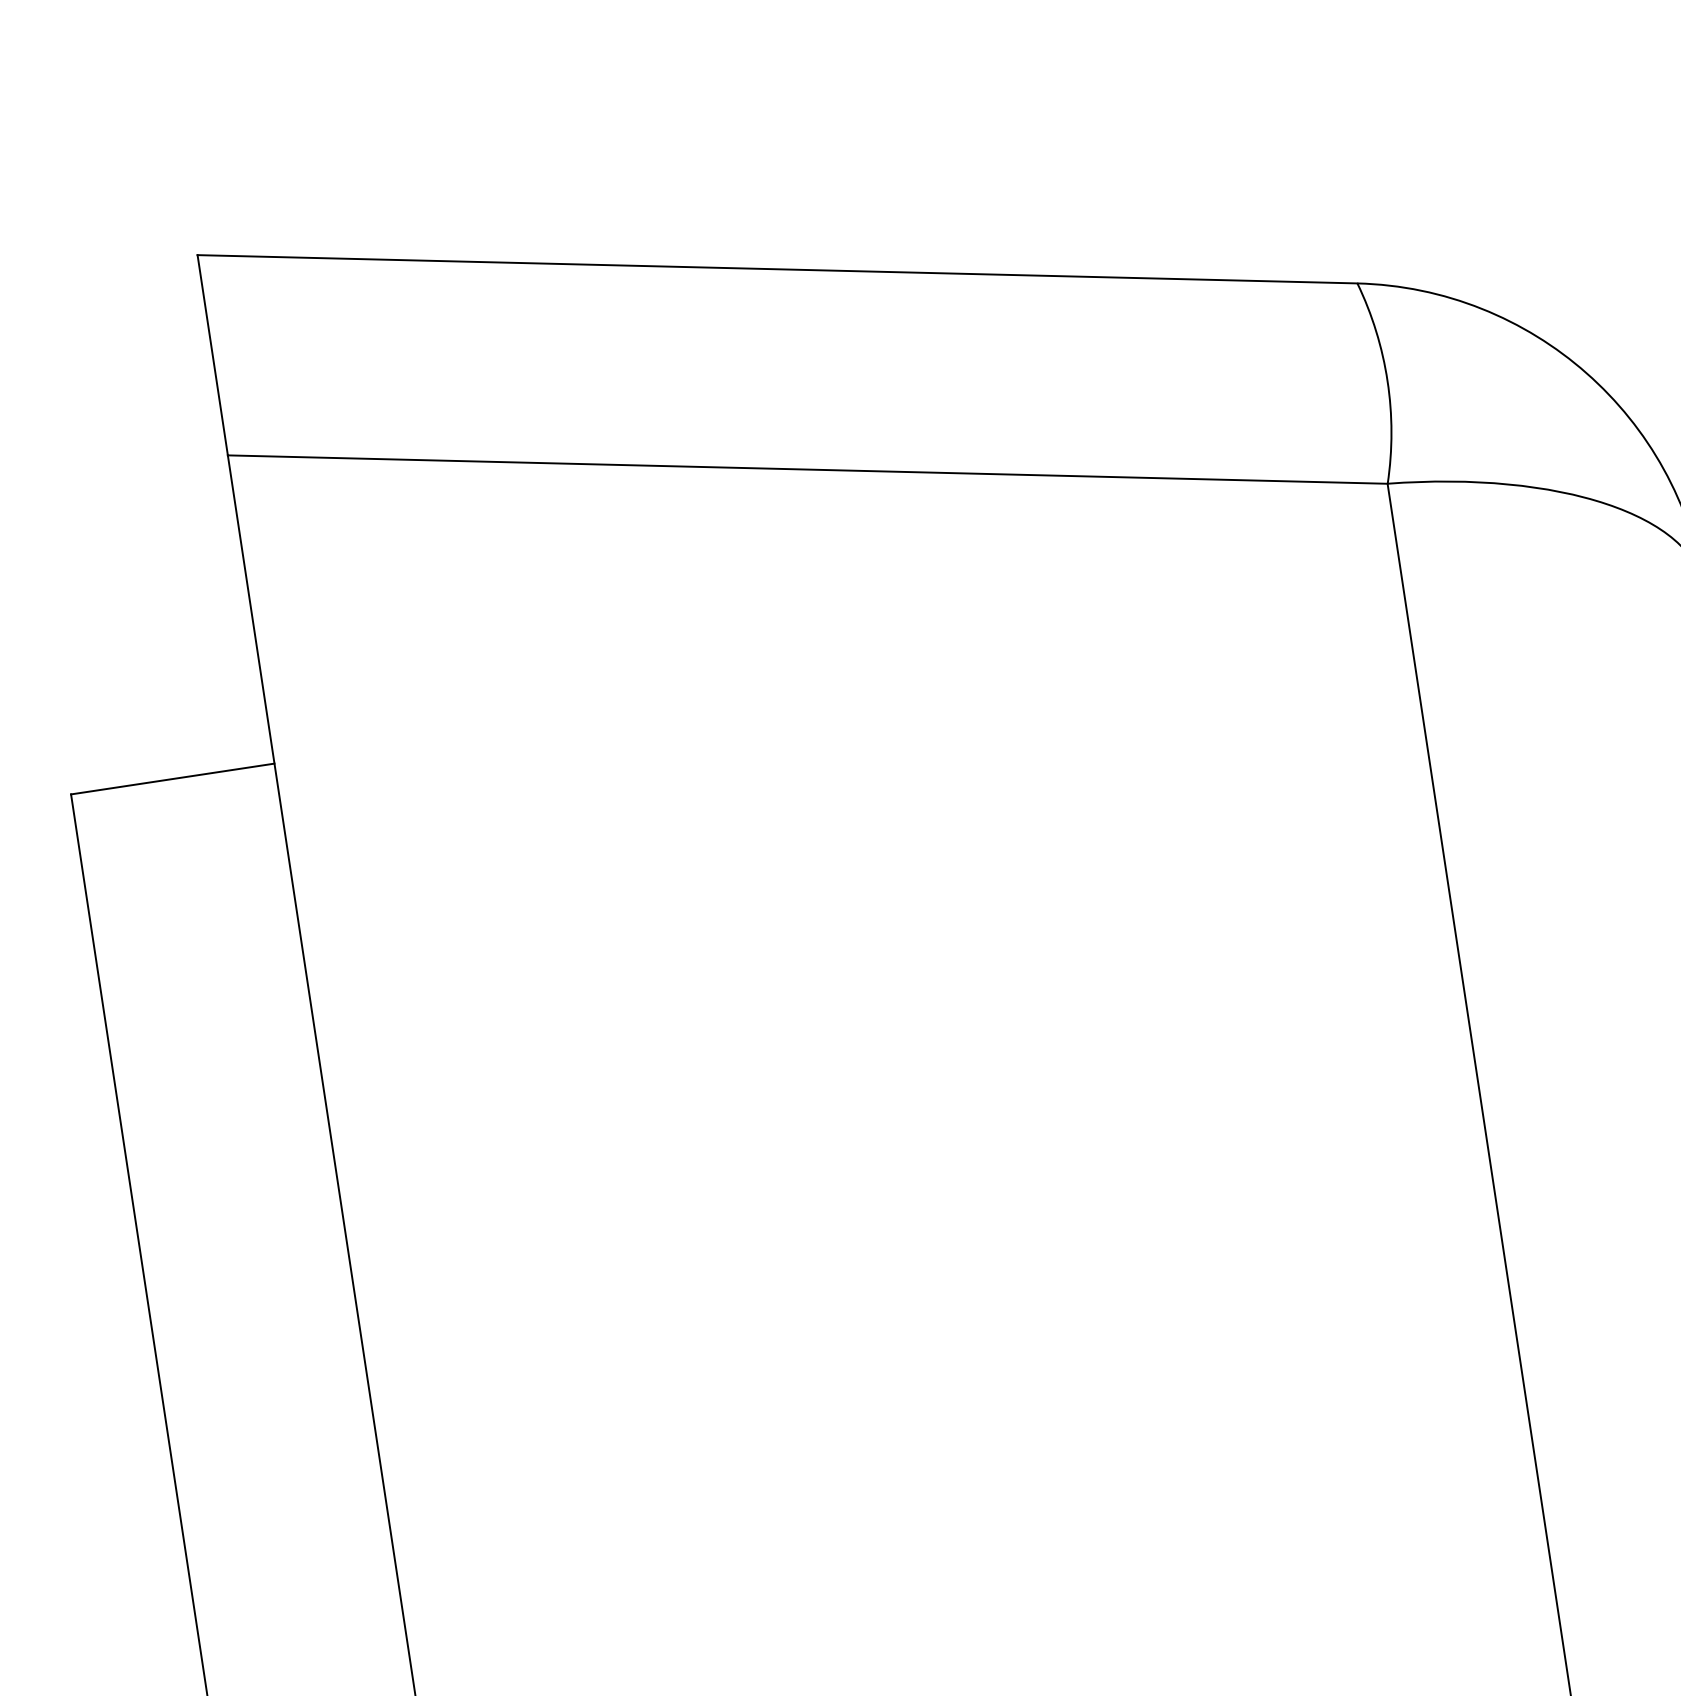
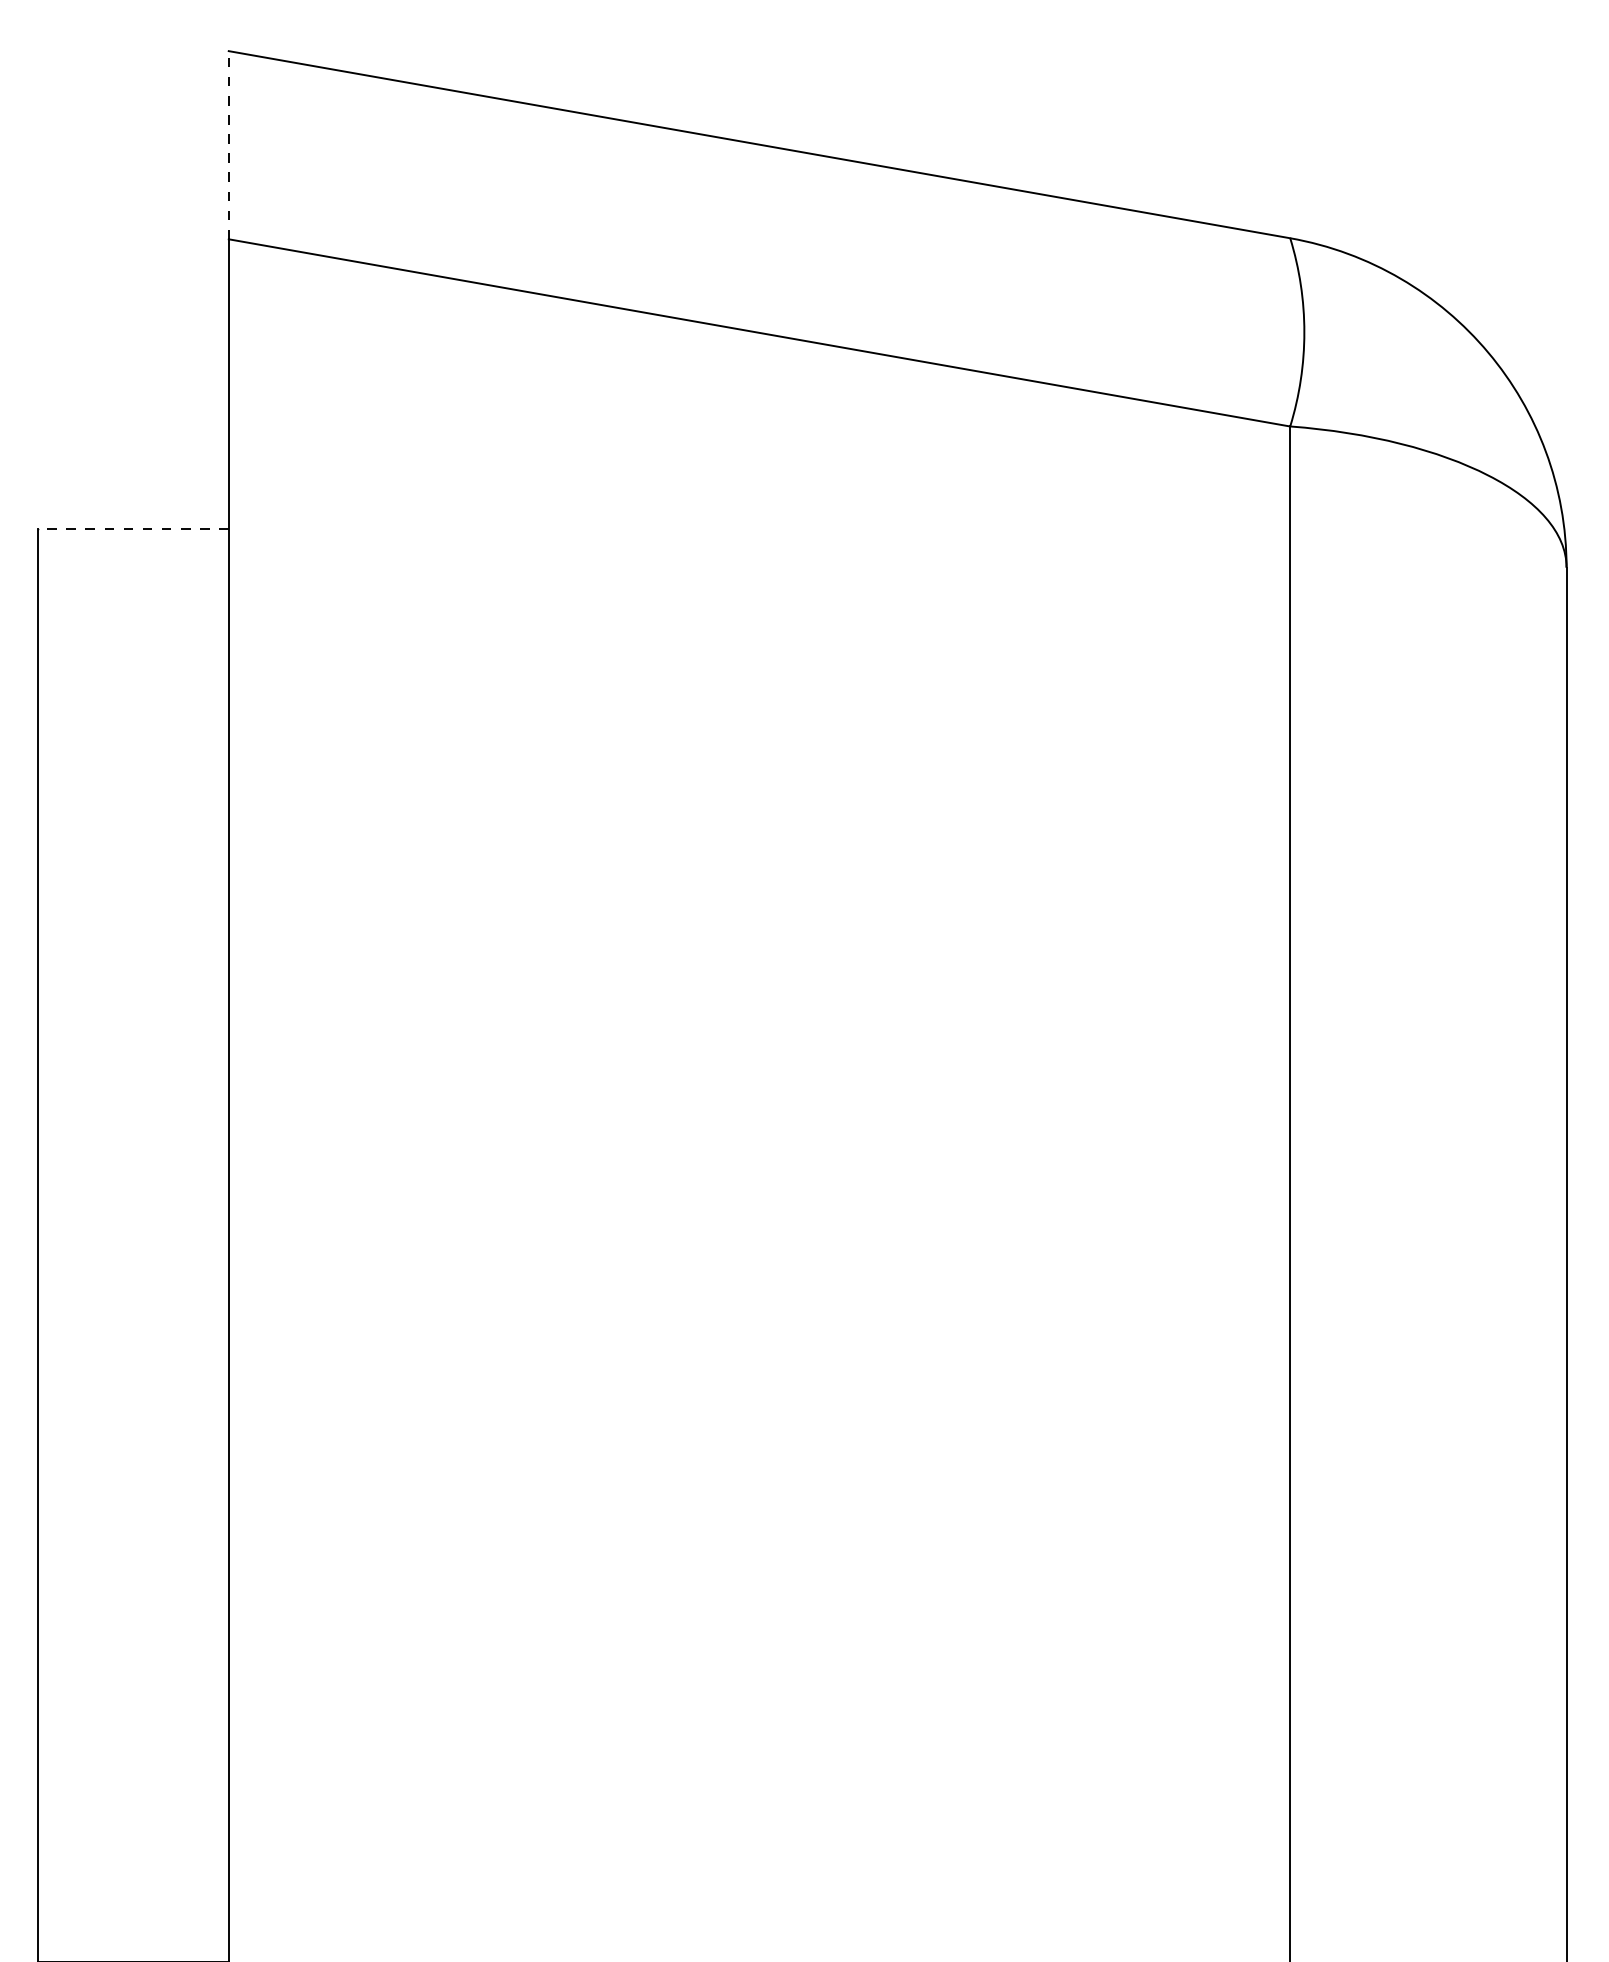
line: (212, 354) -> (228, 144), solid -> dashed
line: (173, 778) -> (133, 528), solid -> dashed

